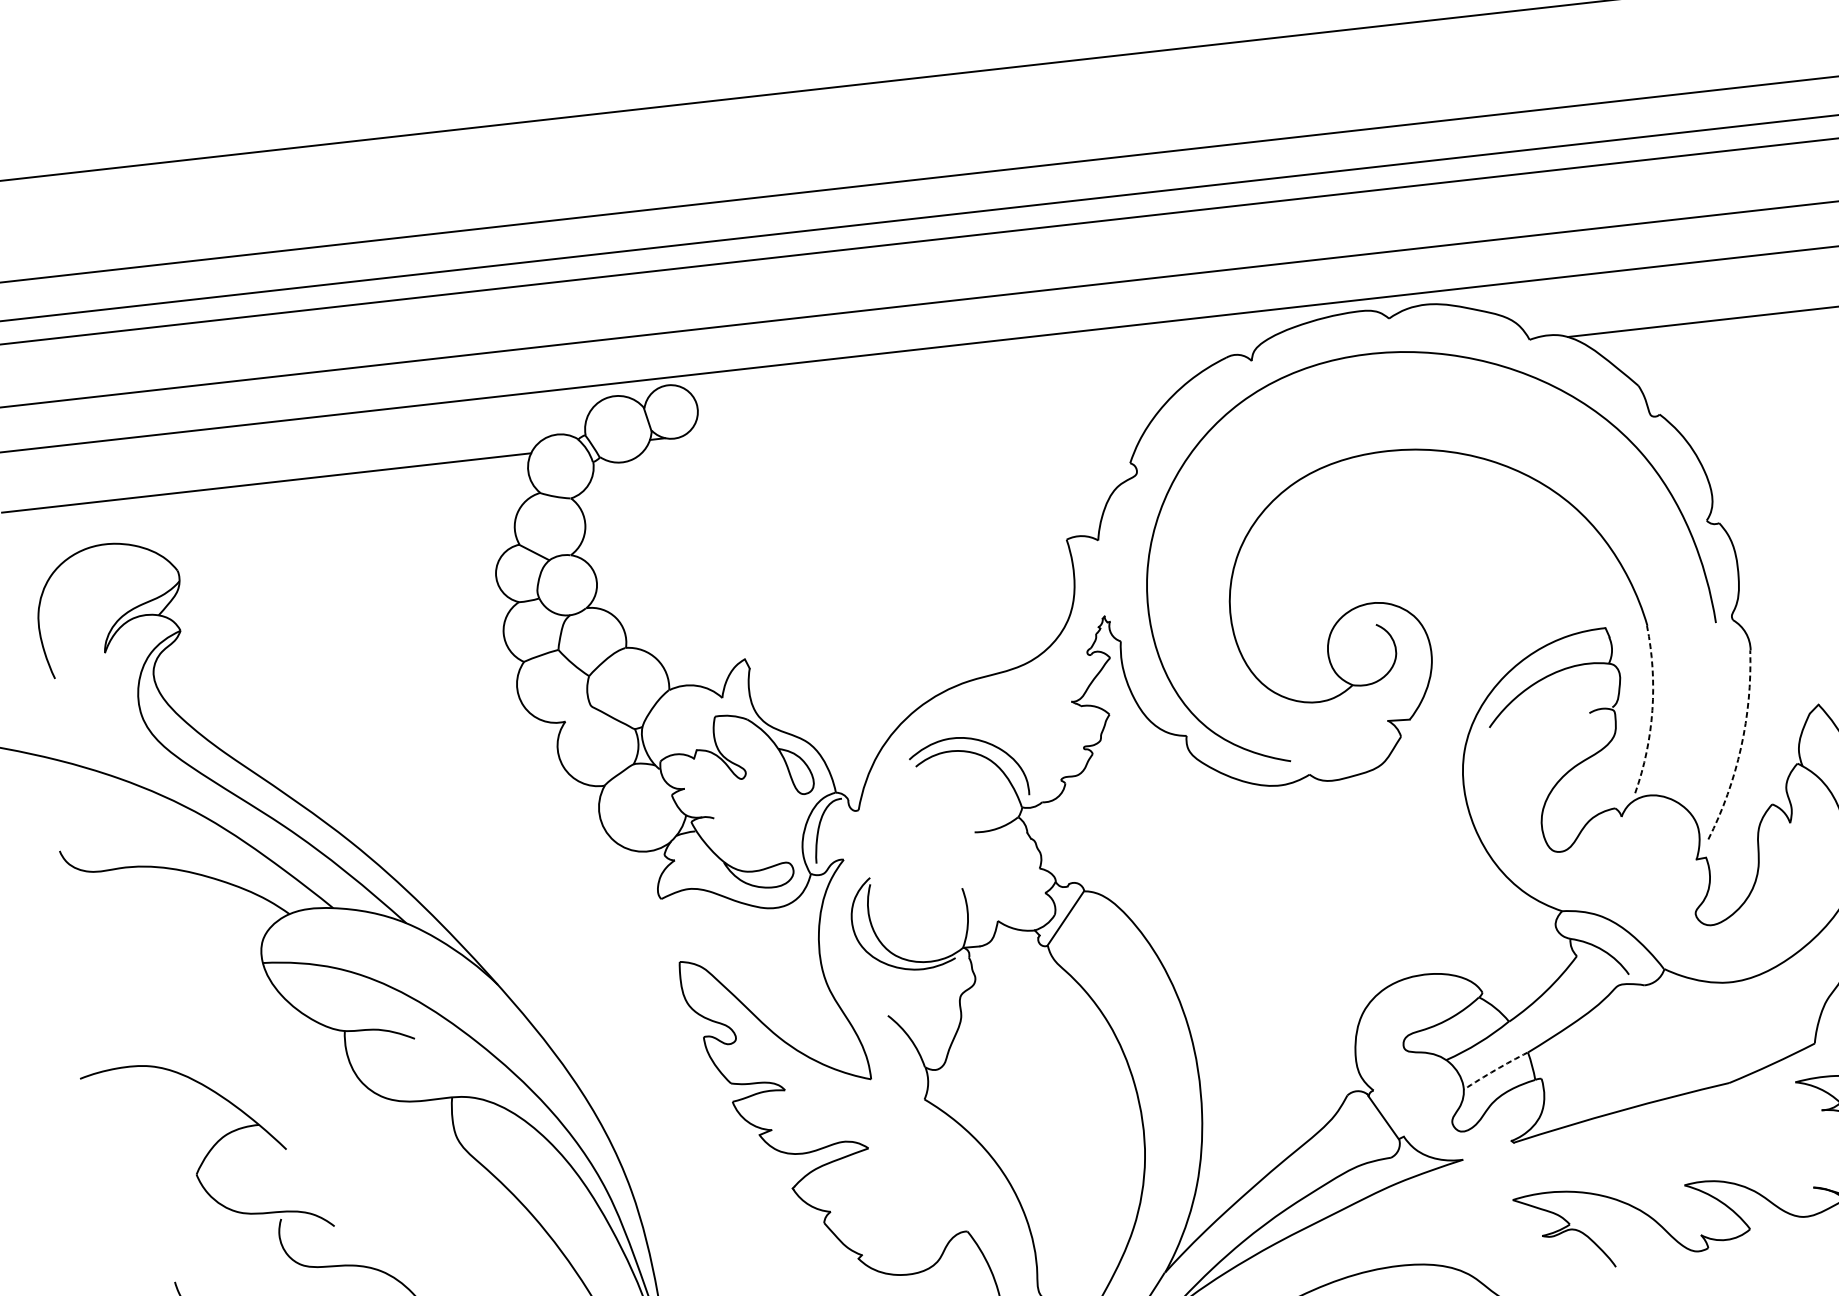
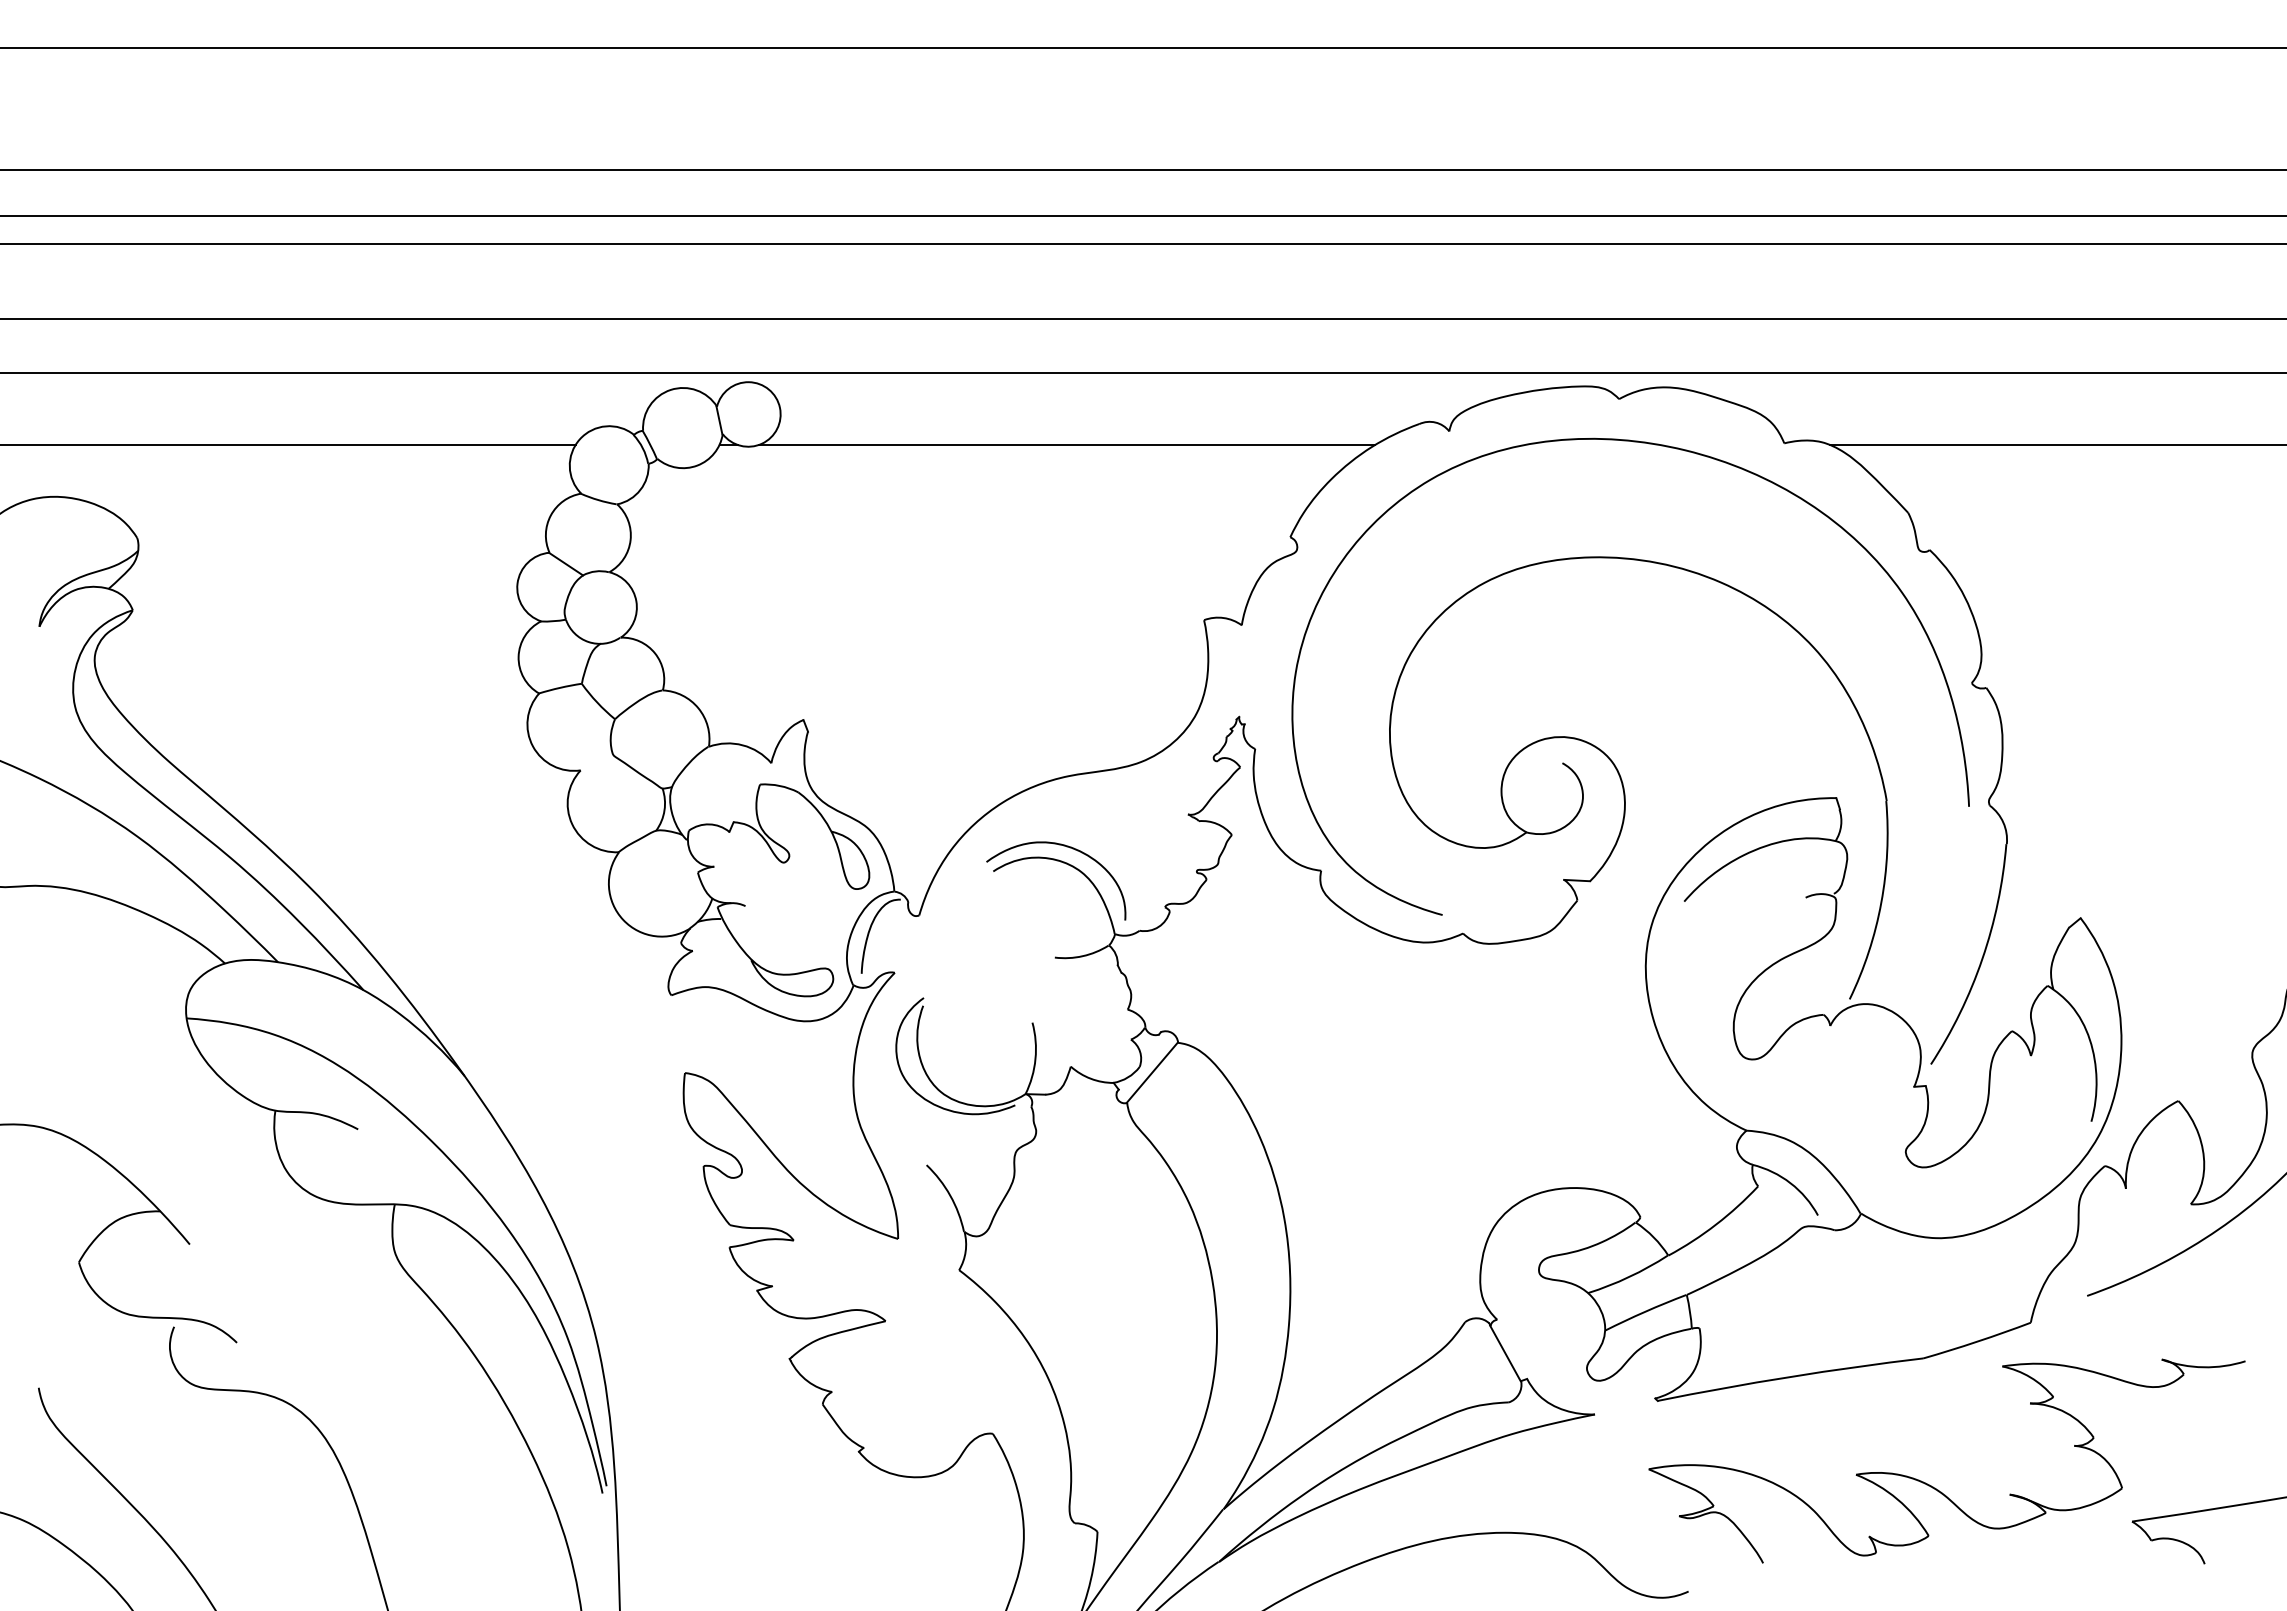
line: (936, 408) -> (1066, 445), added
arc: (1652, 710) -> (1881, 902), dashed -> solid
arc: (1741, 747) -> (1982, 959), dashed -> solid
arc: (1495, 1069) -> (1645, 1311), dashed -> solid

